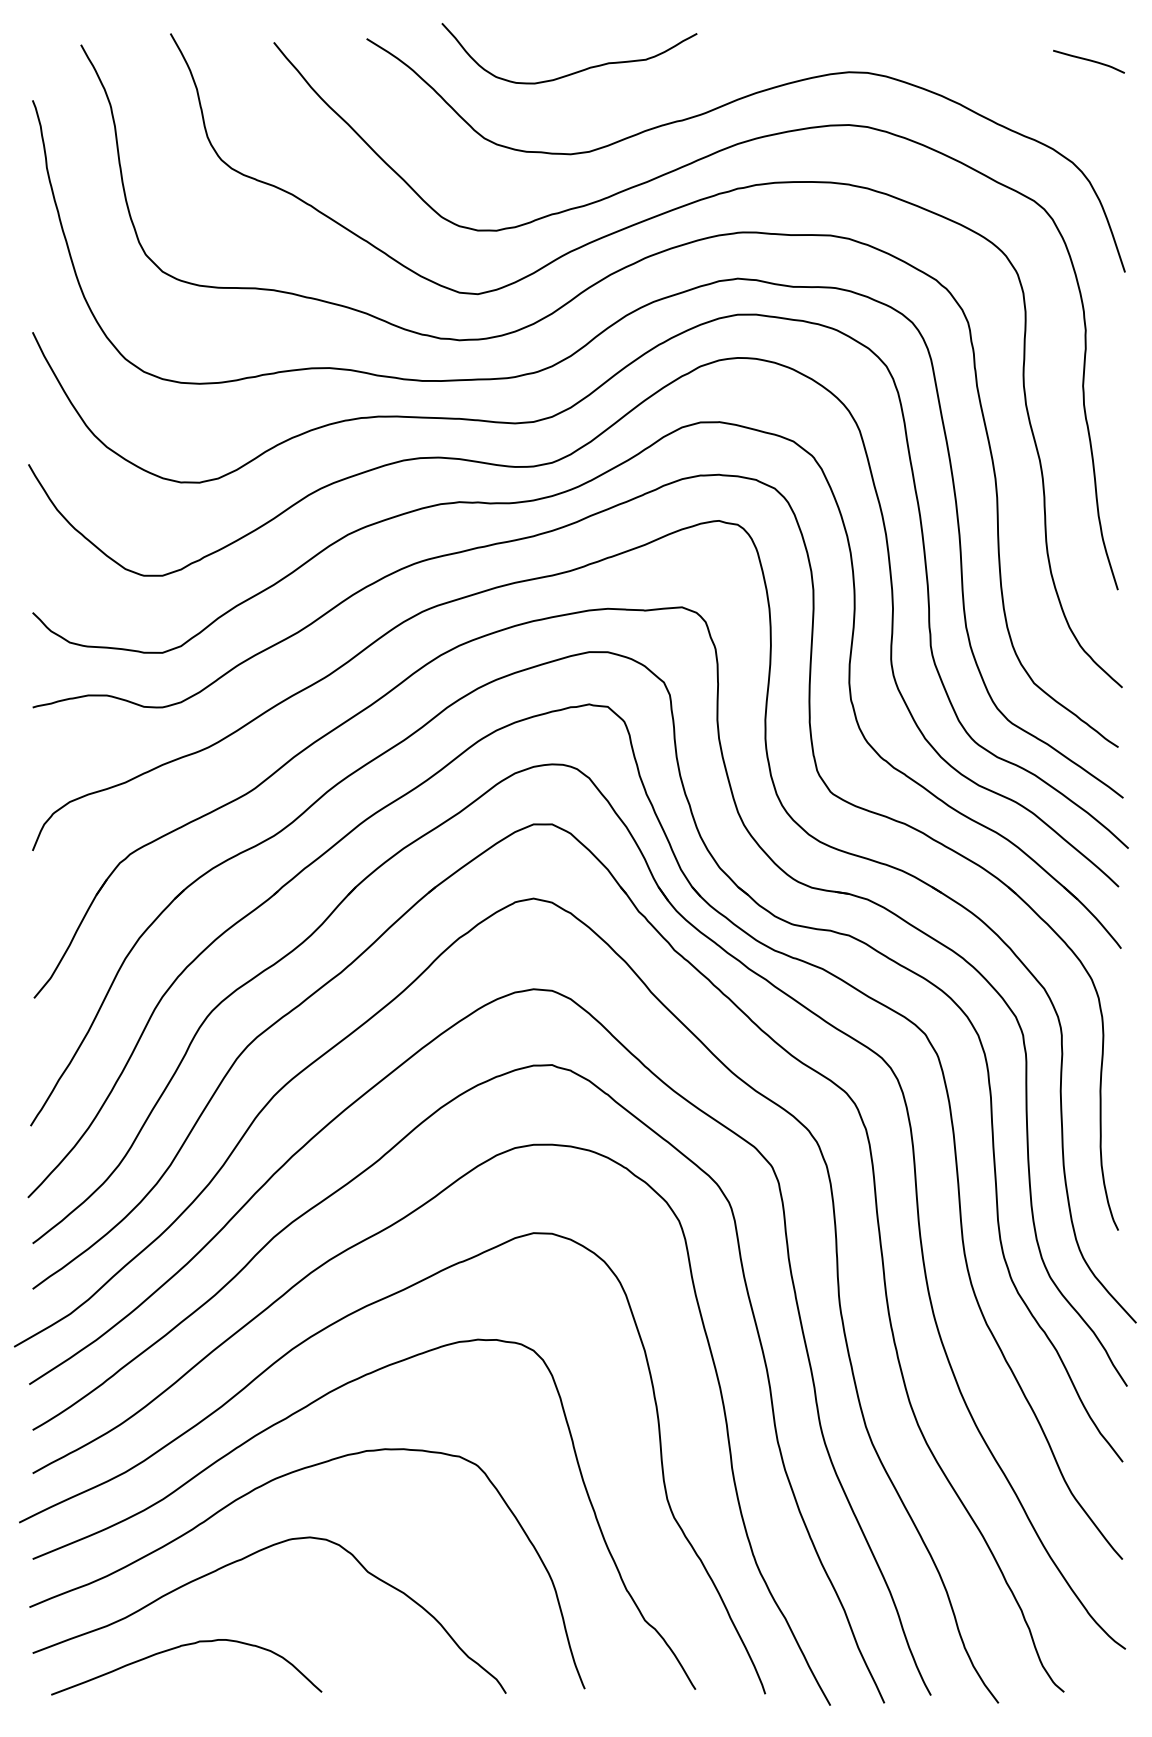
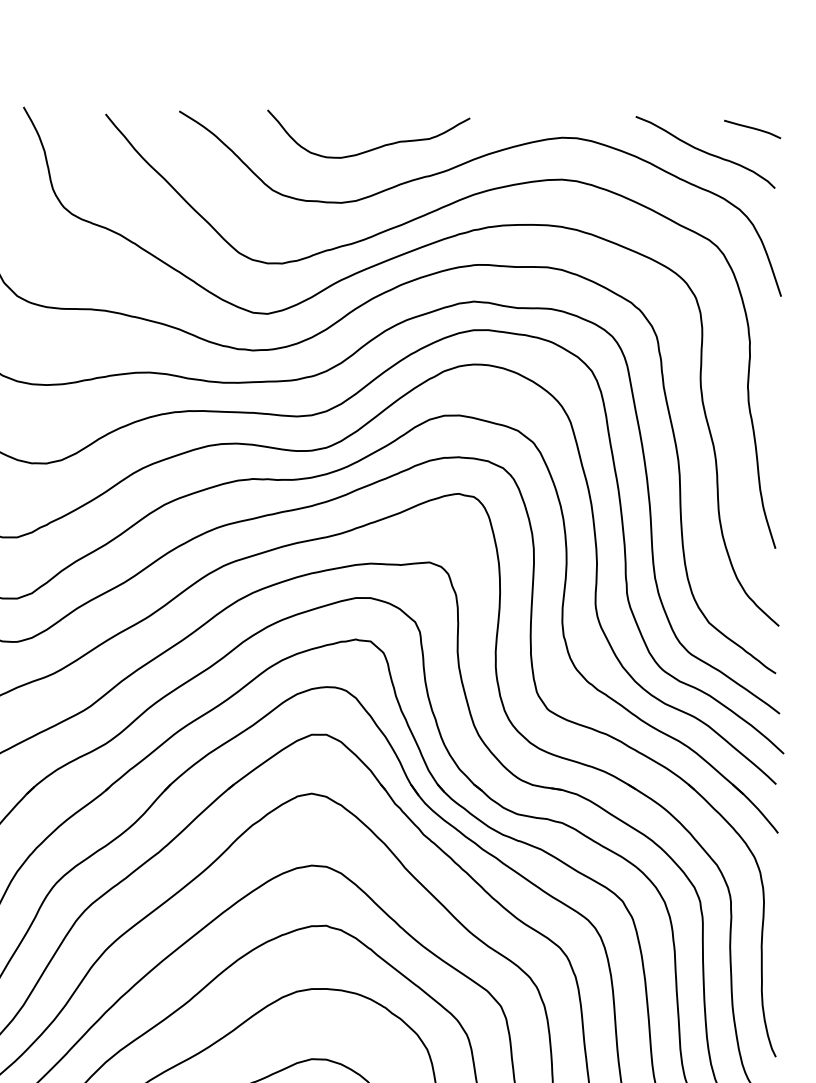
curve: (578, 70) -> (375, 147), moved
curve: (1029, 90) -> (705, 152), added

